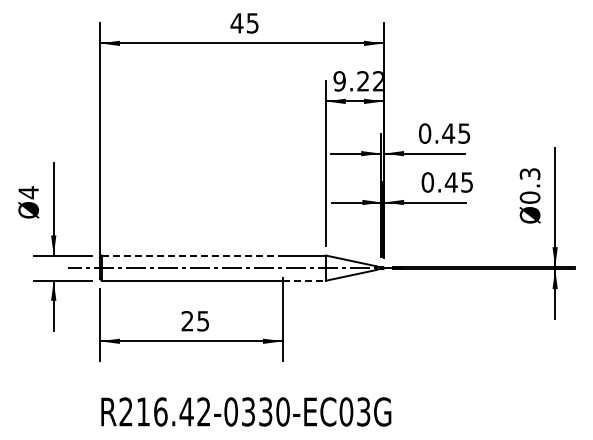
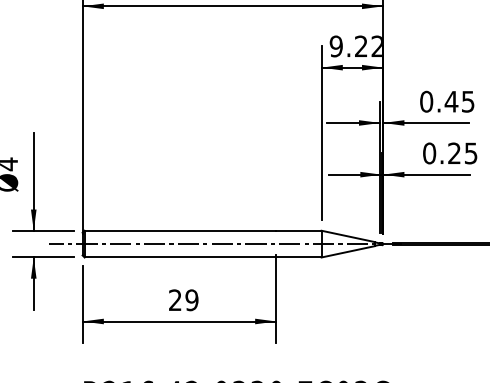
text: (450, 182) -> (453, 153), 0.45 -> 0.25
line: (192, 255) -> (180, 230), dashed -> solid
line: (304, 280) -> (299, 257), dashed -> solid
text: (203, 321) -> (192, 300), 25 -> 29

